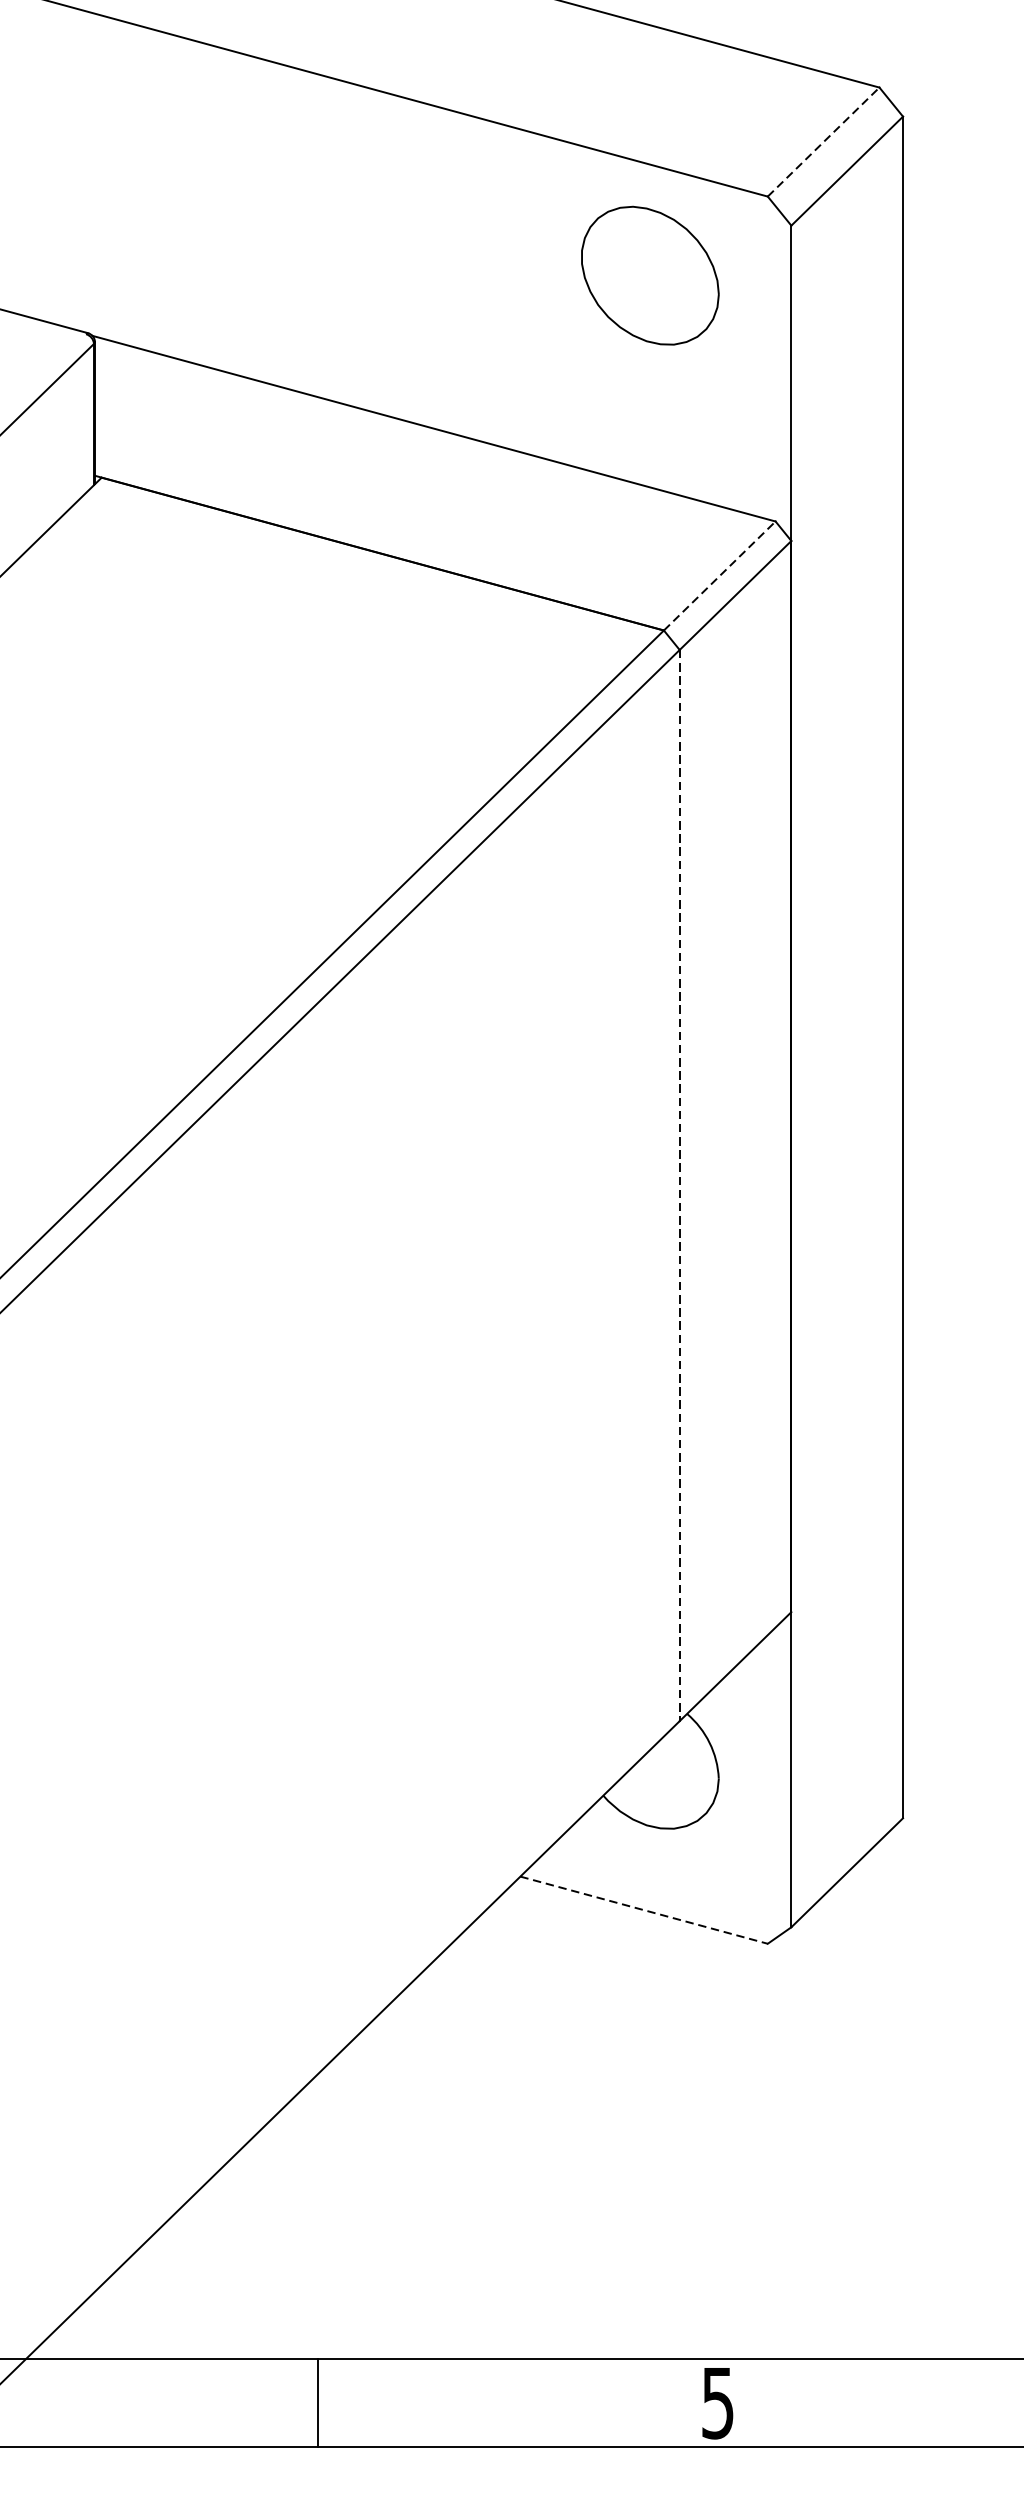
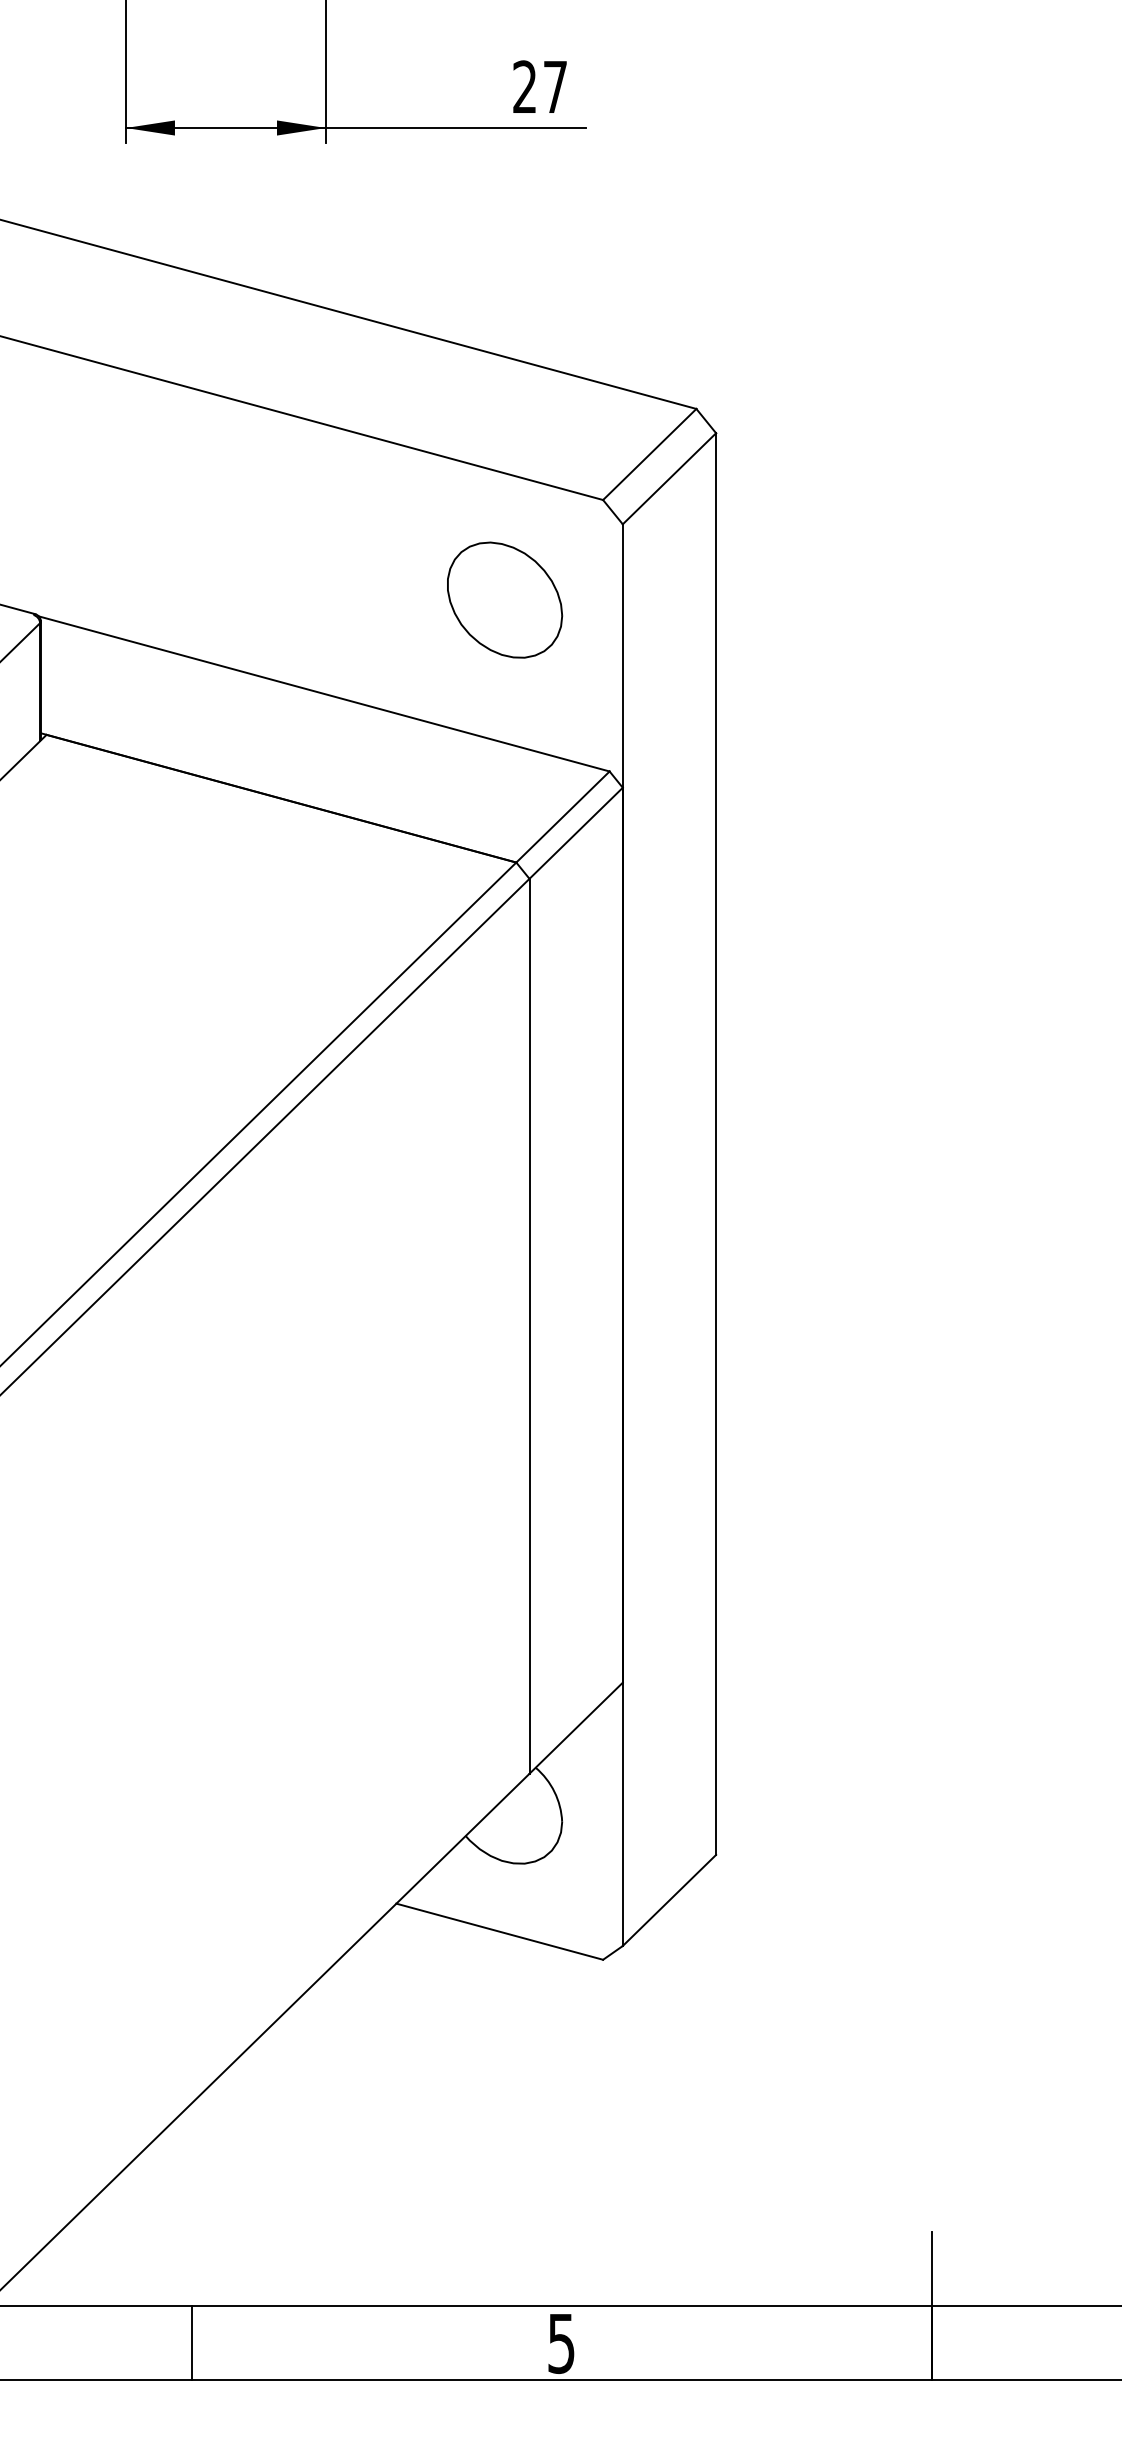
line: (824, 142) -> (650, 454), dashed -> solid
part: (650, 274) -> (505, 599), moved
line: (720, 575) -> (563, 816), dashed -> solid
line: (679, 1185) -> (529, 1326), dashed -> solid
line: (644, 1909) -> (500, 1931), dashed -> solid
line: (318, 2403) -> (192, 2343), moved

